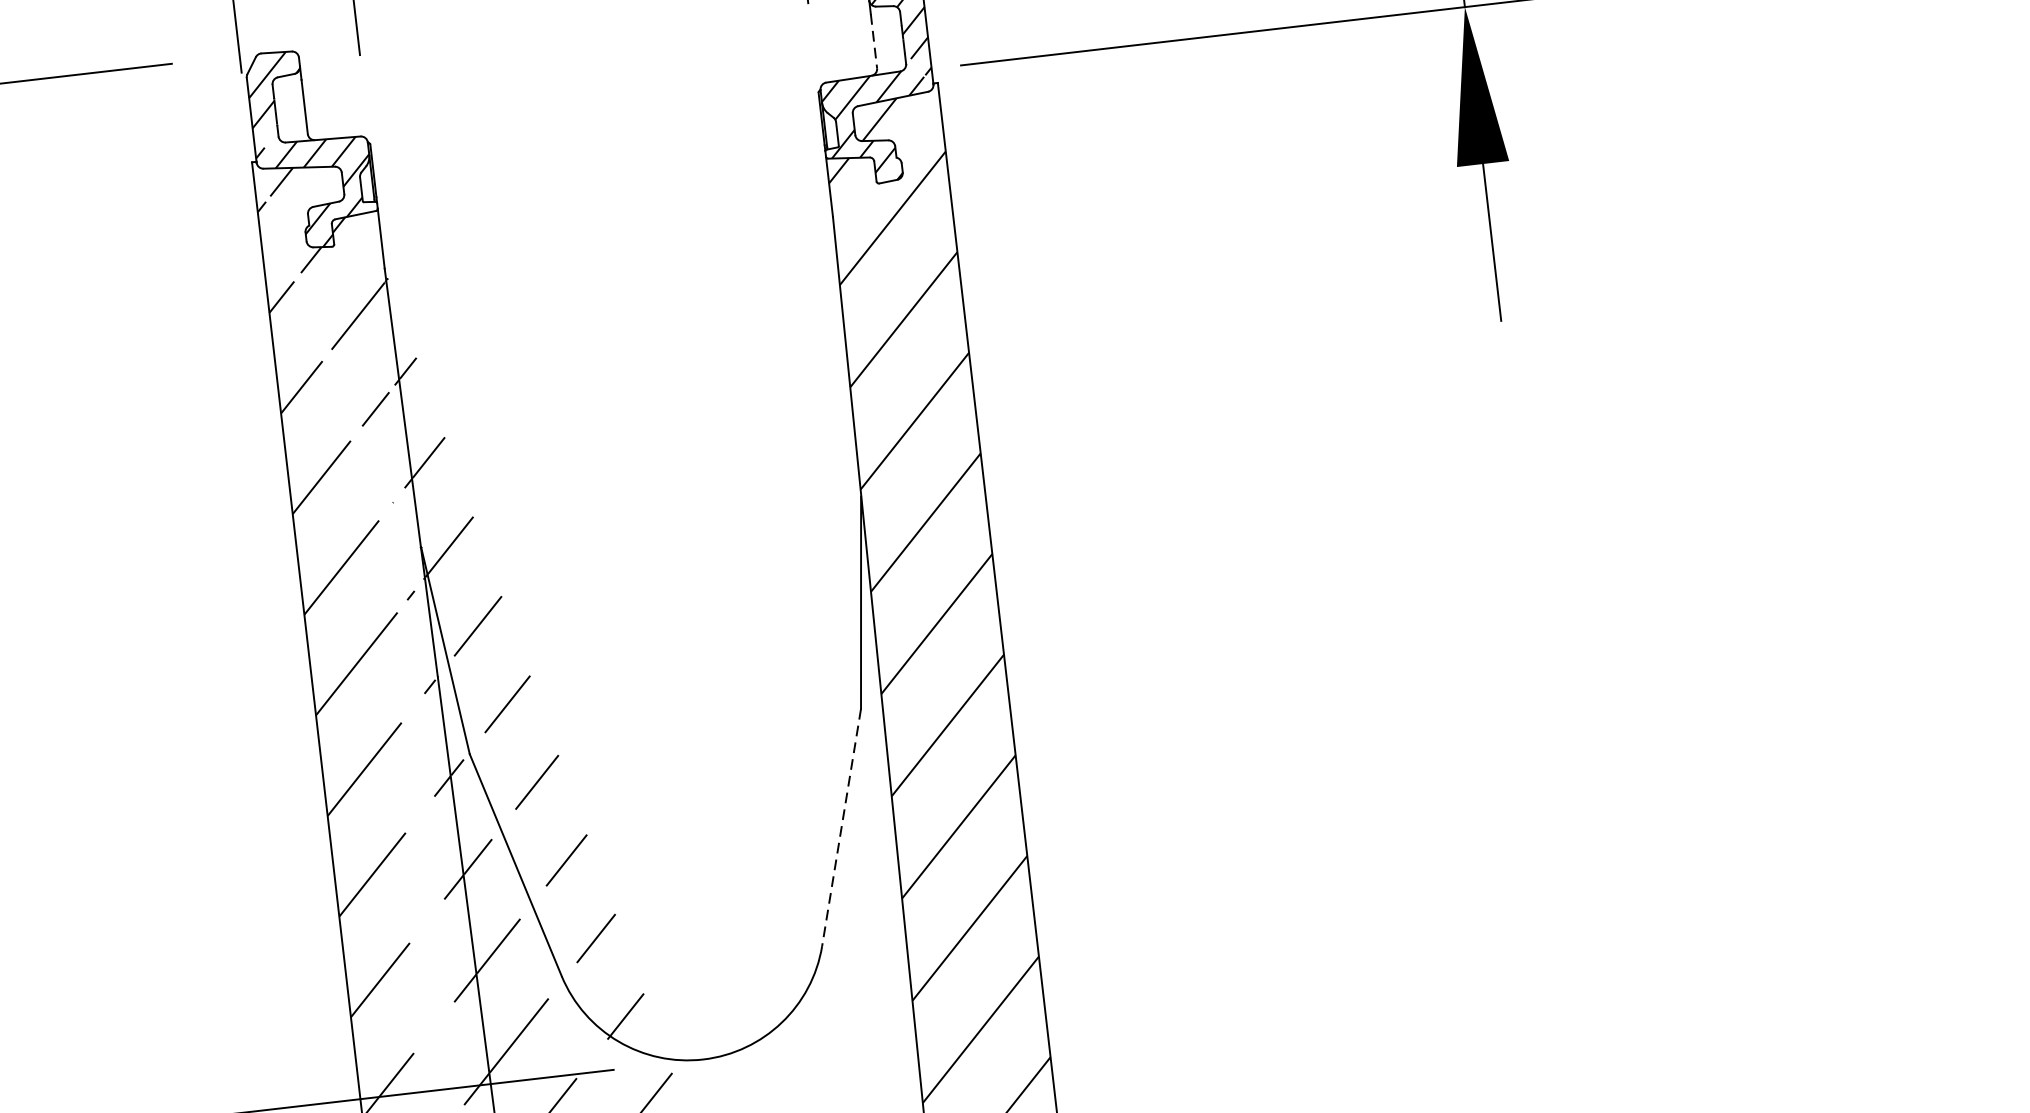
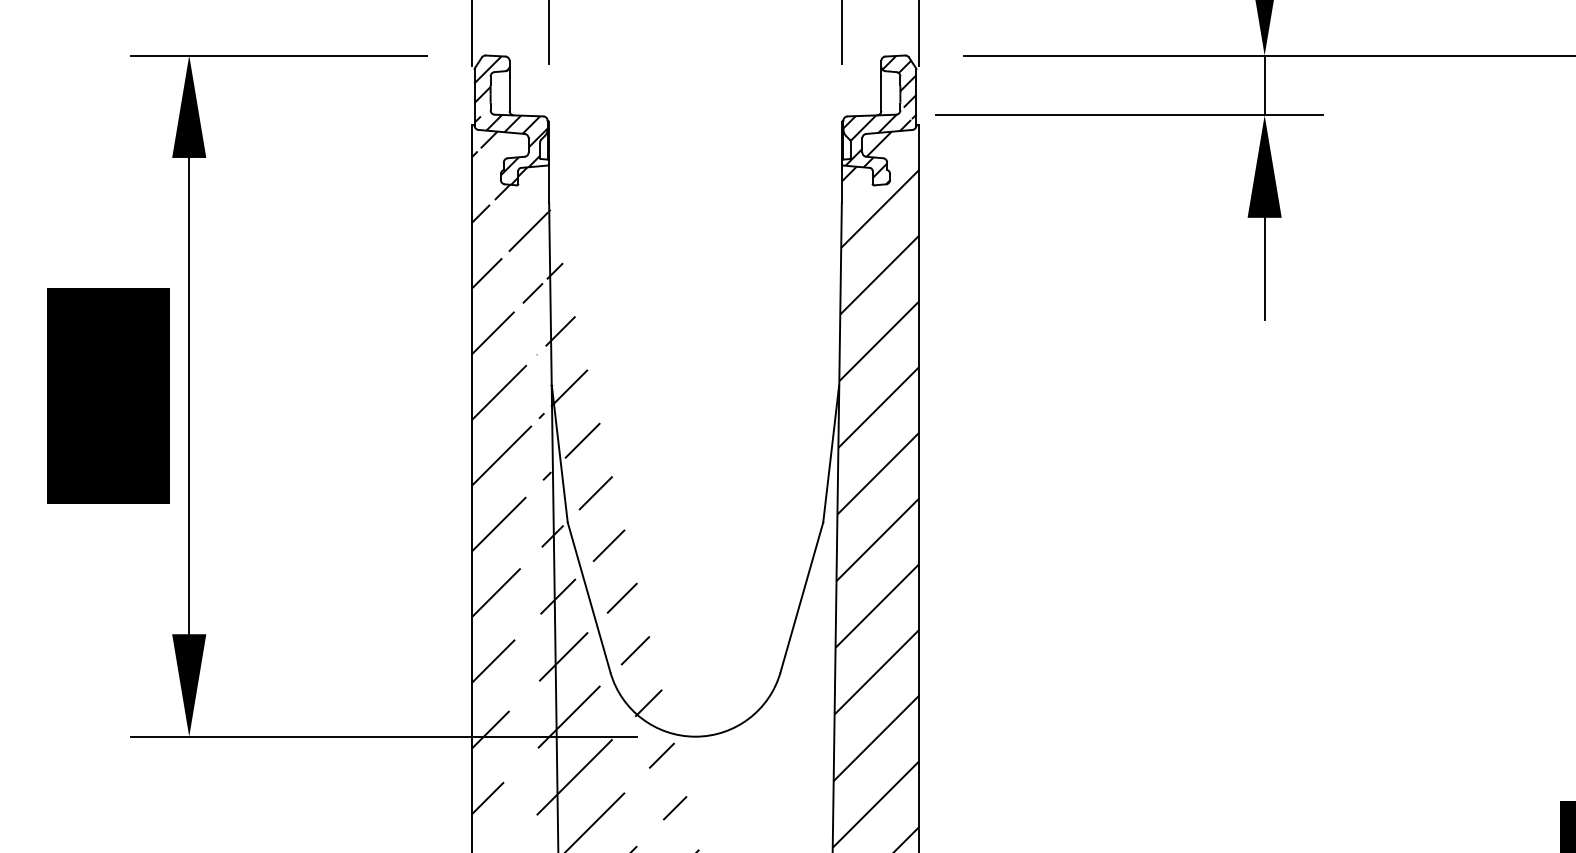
line: (874, 41) -> (881, 93), dashed -> solid
line: (841, 827) -> (801, 597), dashed -> solid

